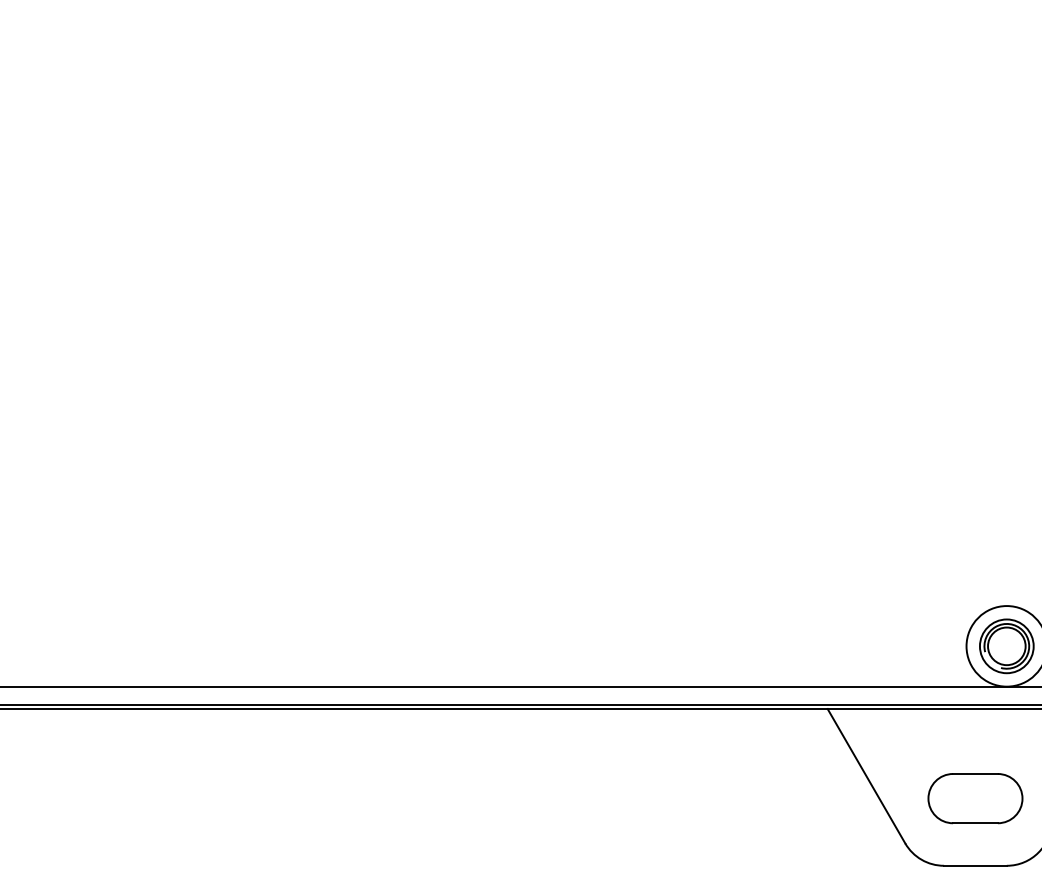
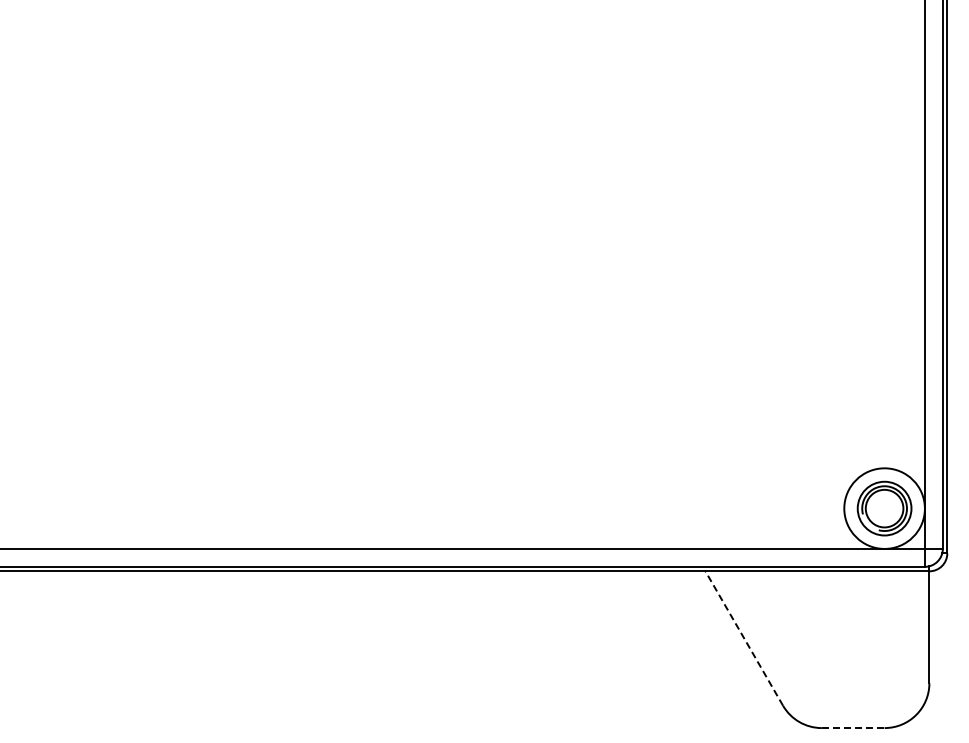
line: (866, 776) -> (744, 638), solid -> dashed
part: (975, 798) -> (853, 660), removed
line: (975, 865) -> (853, 727), solid -> dashed

